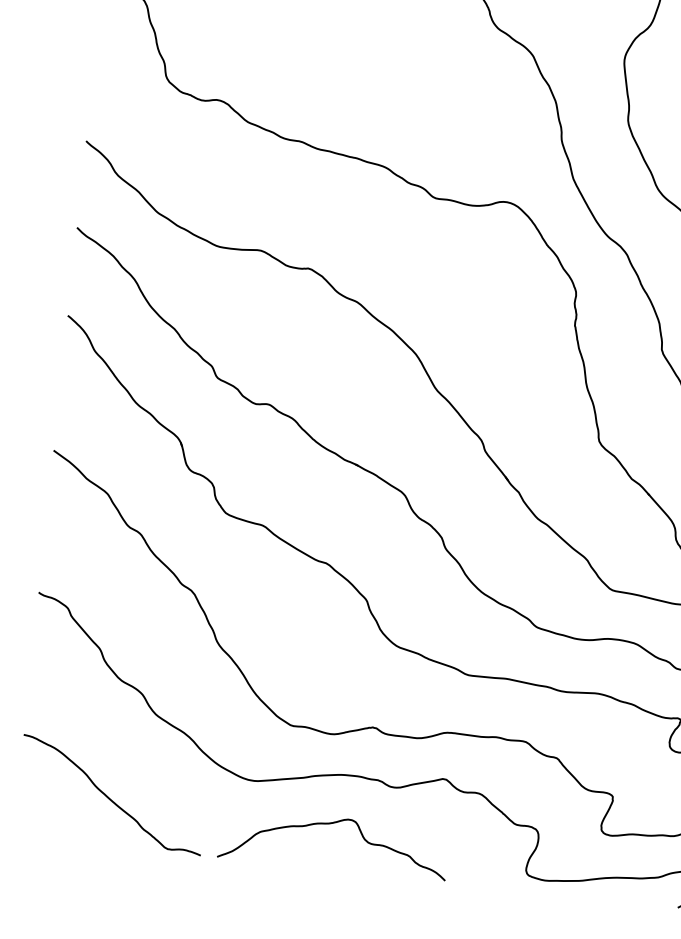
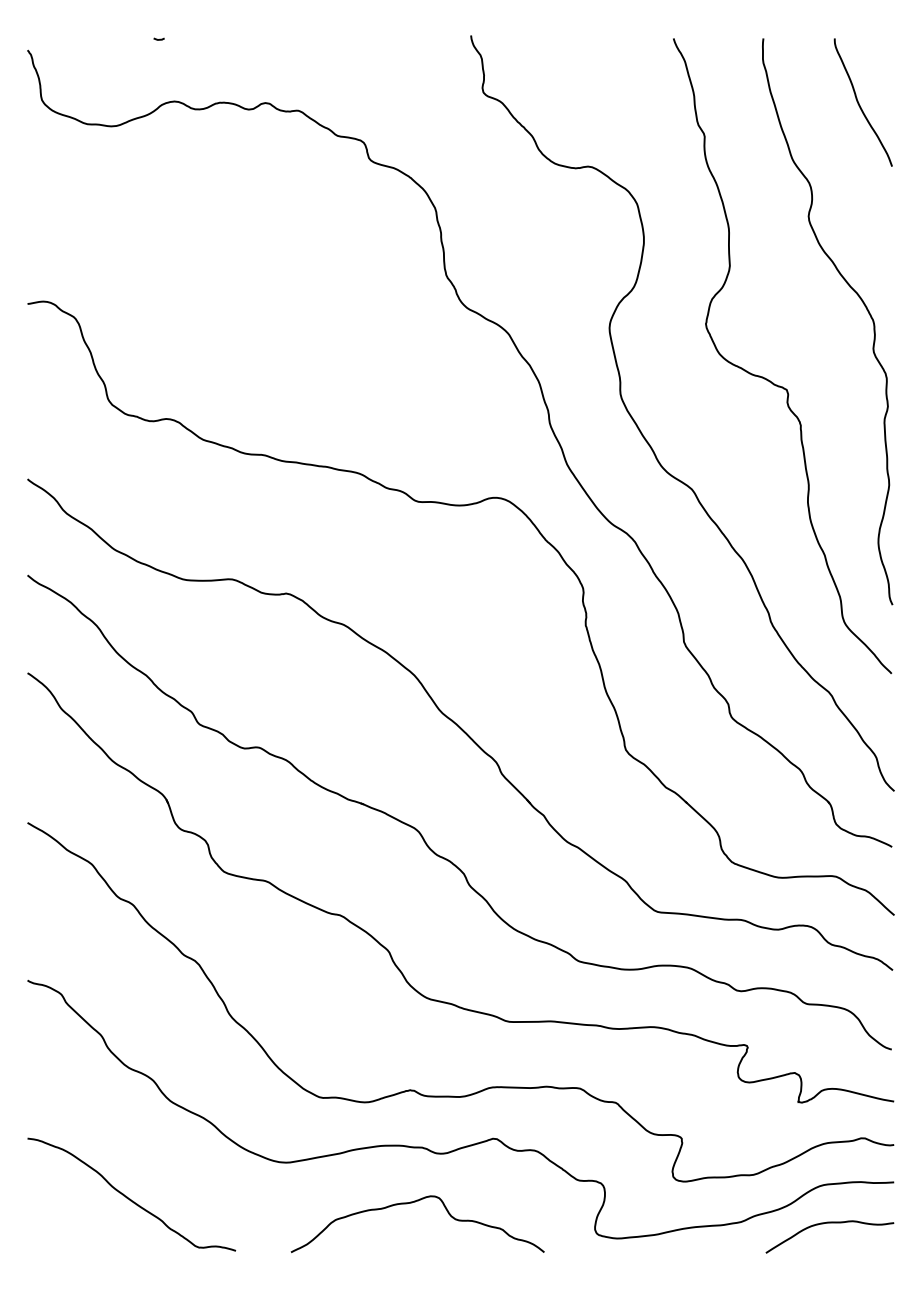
curve: (331, 824) -> (412, 1203), moved

